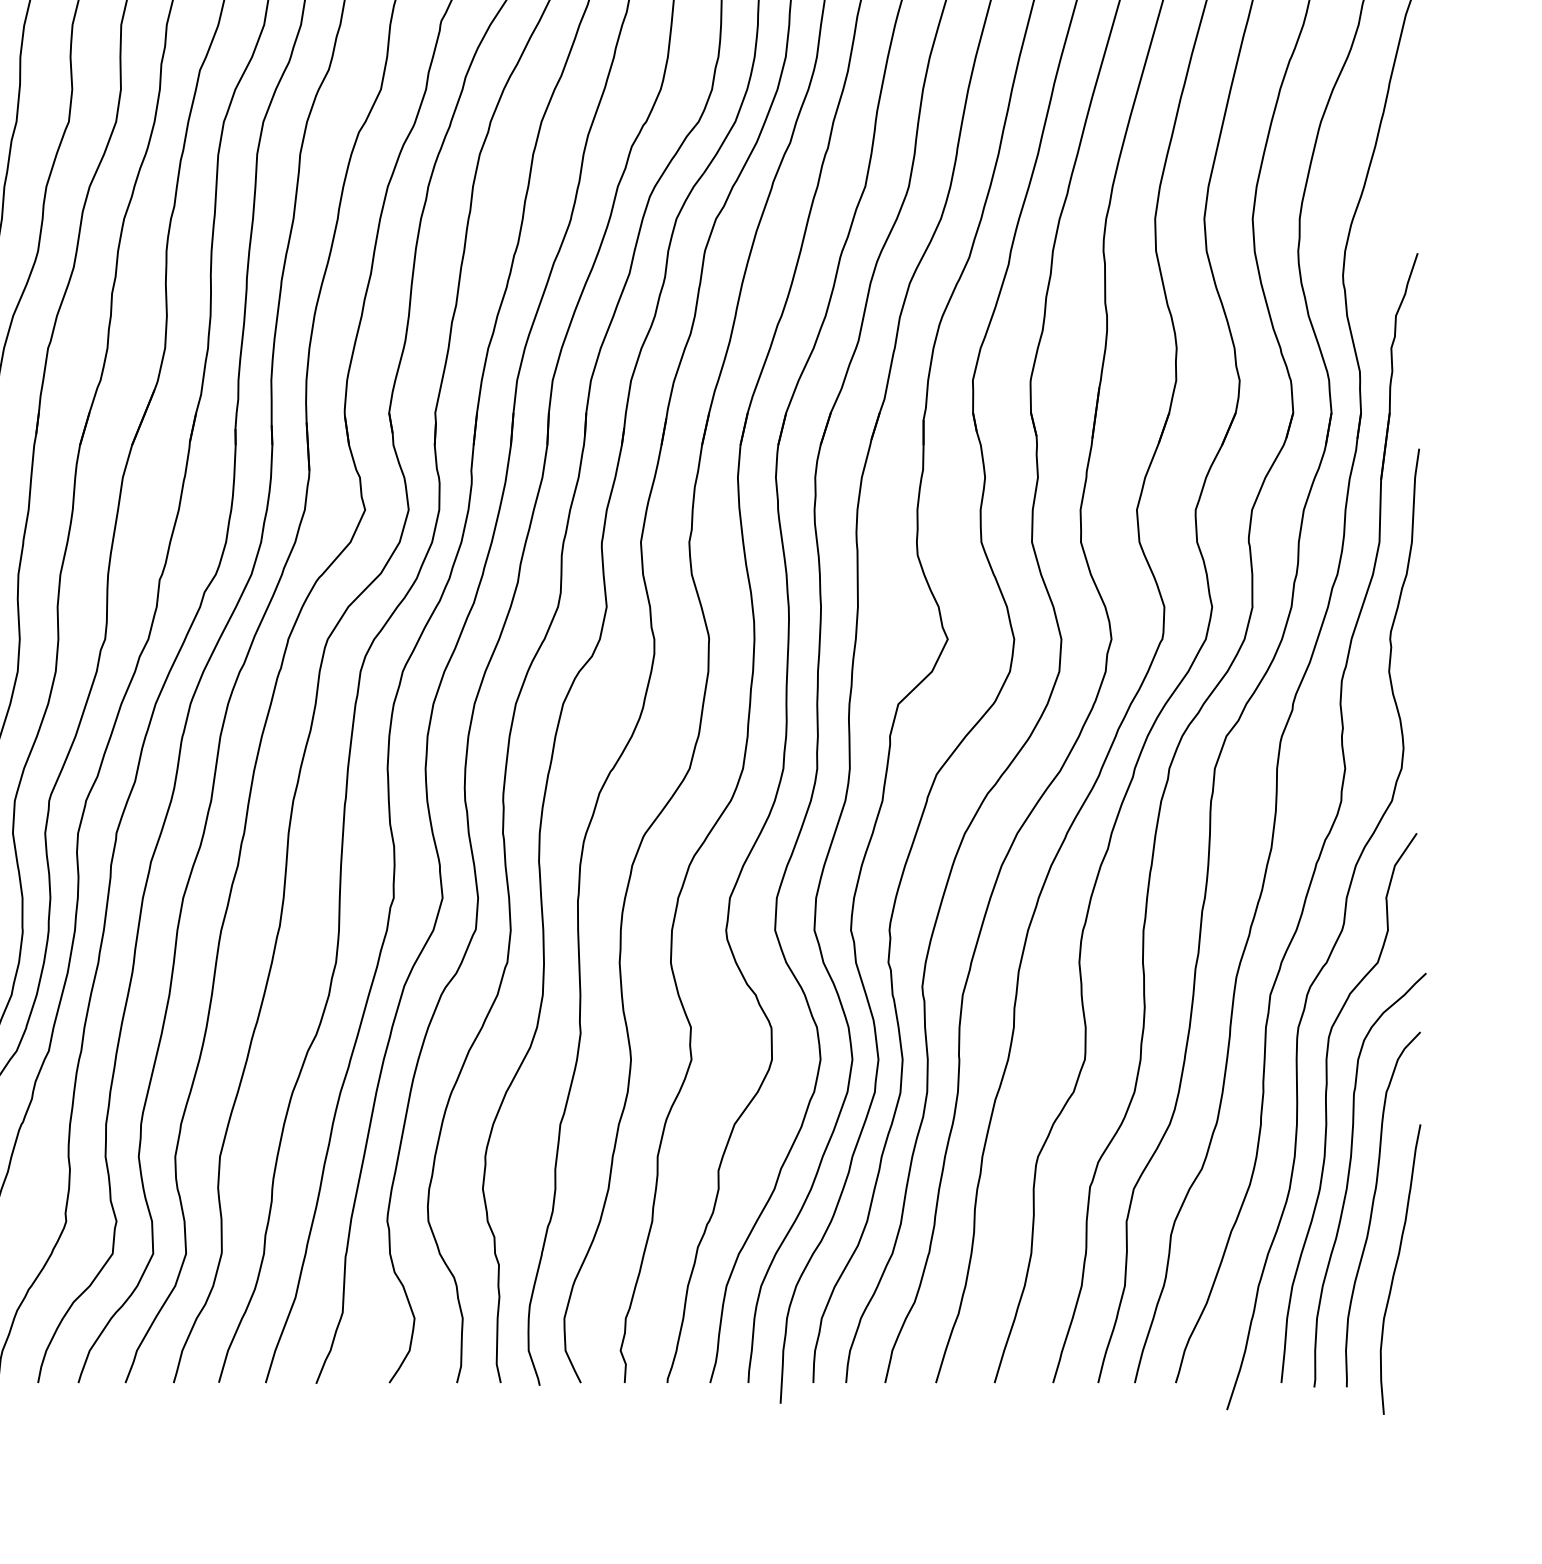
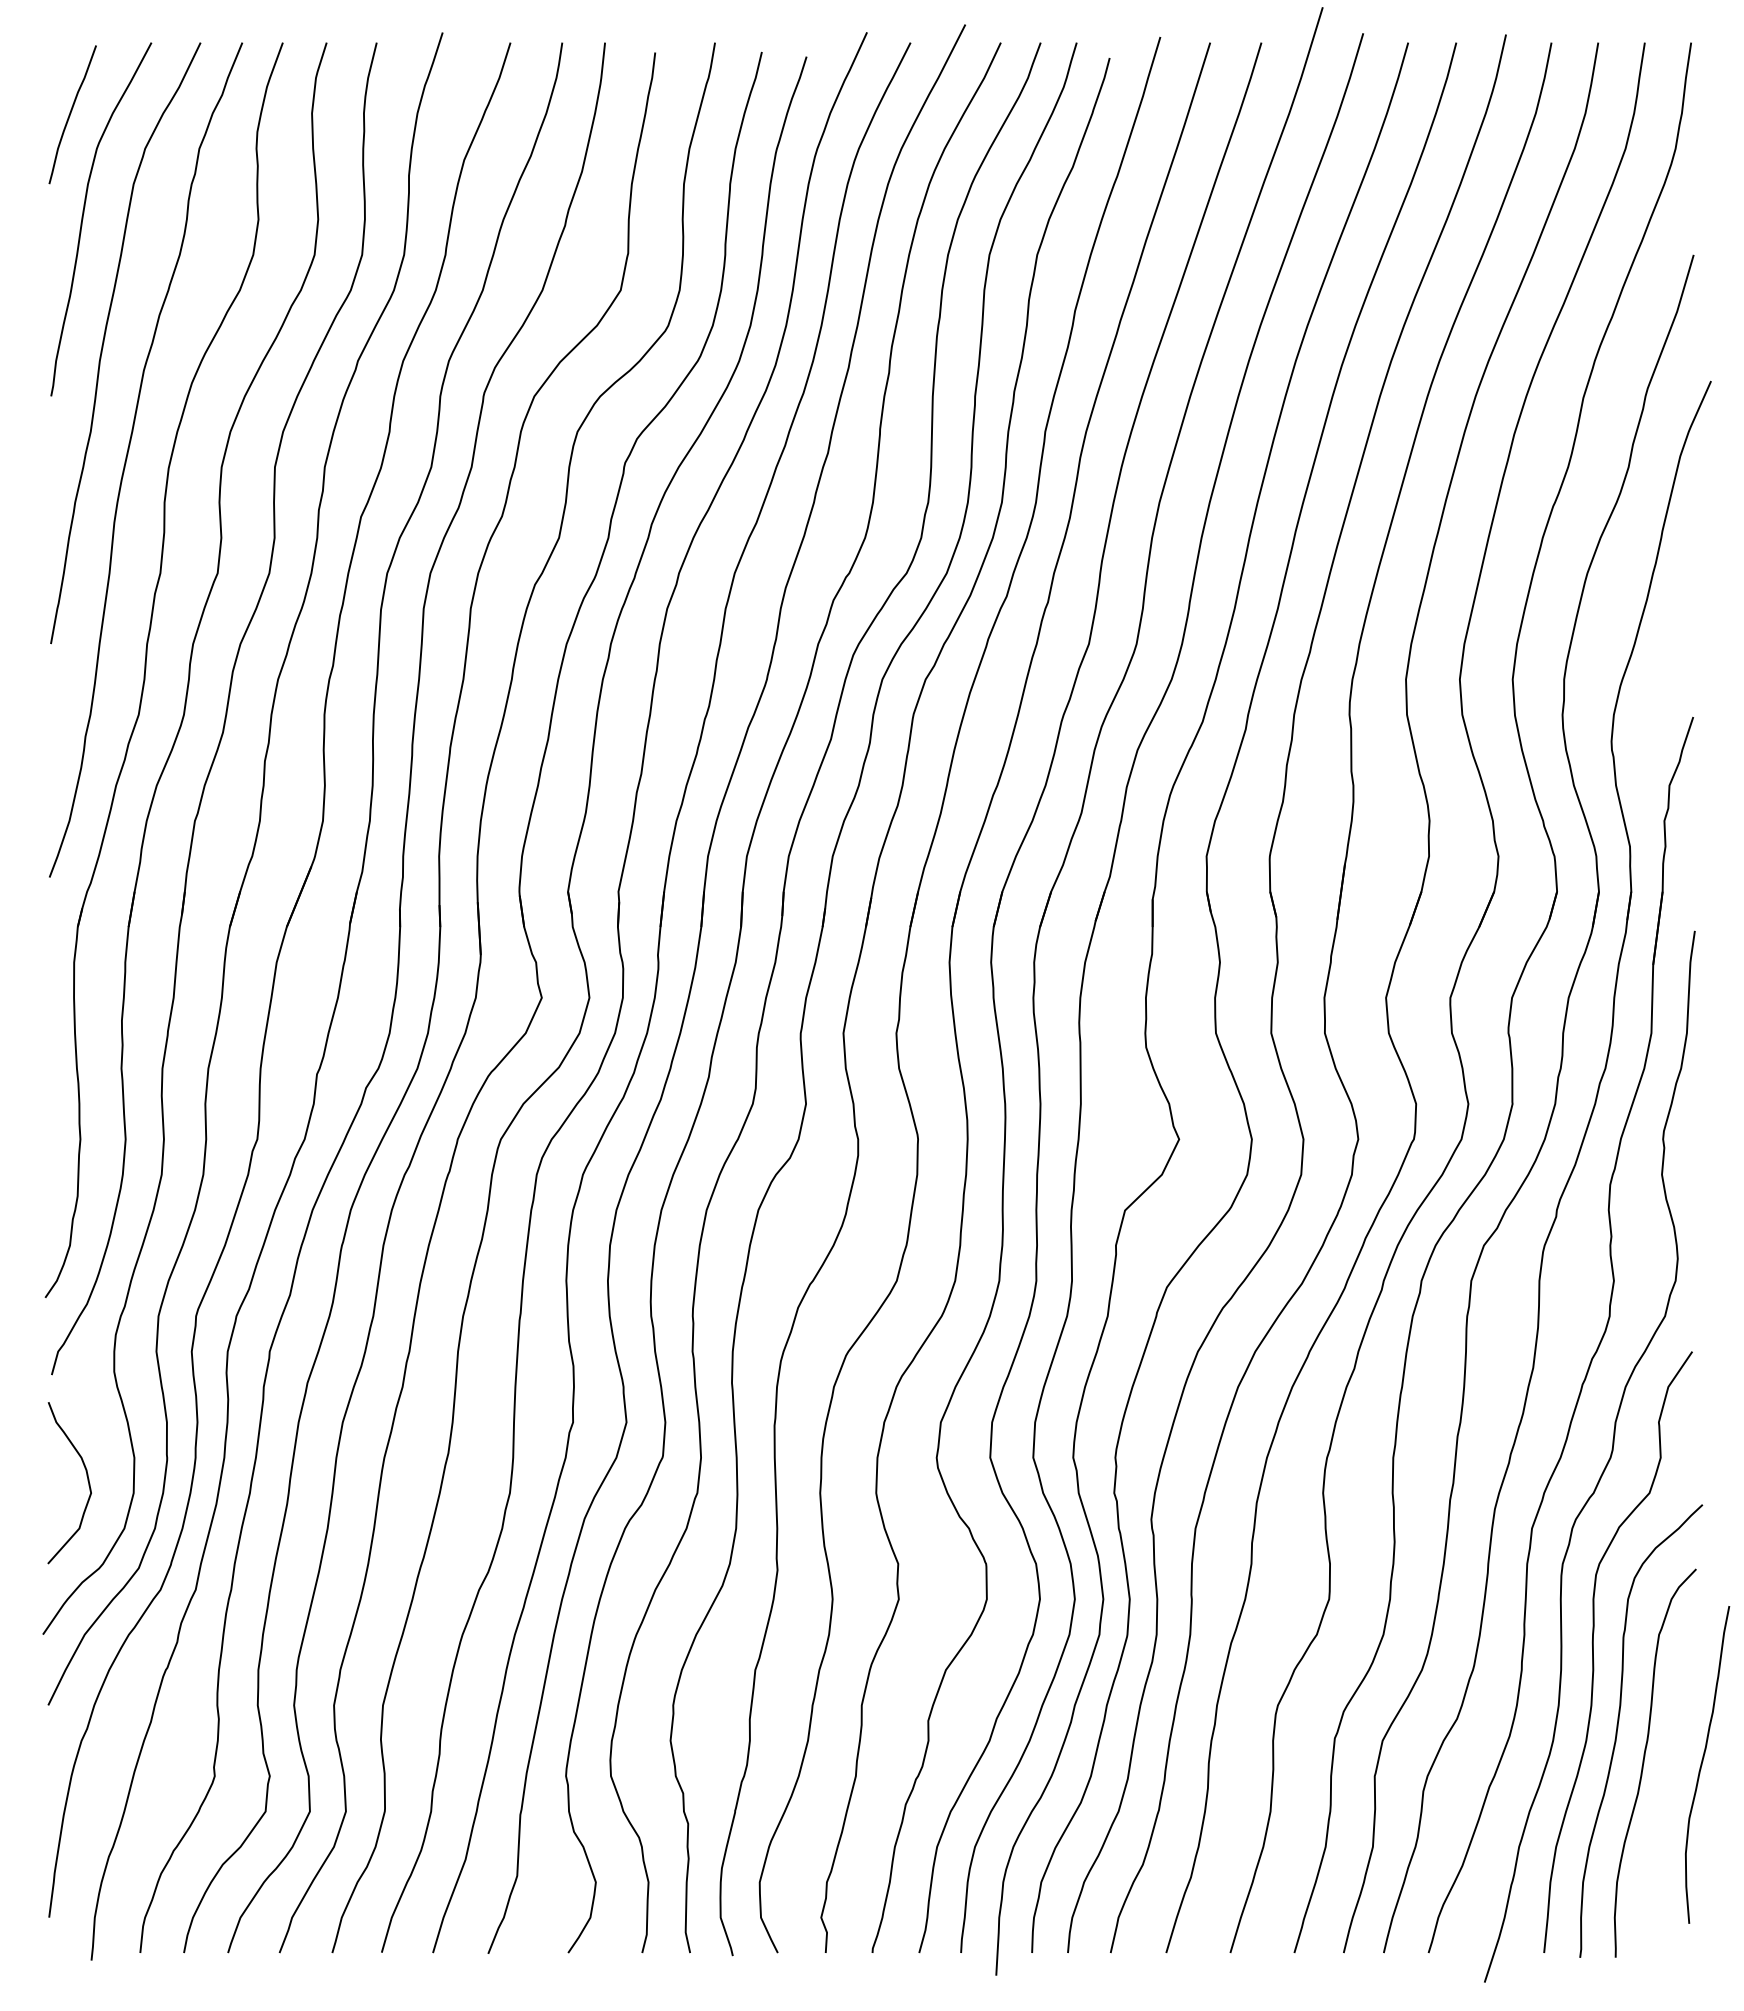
curve: (1396, 1266) -> (1703, 1761), moved

